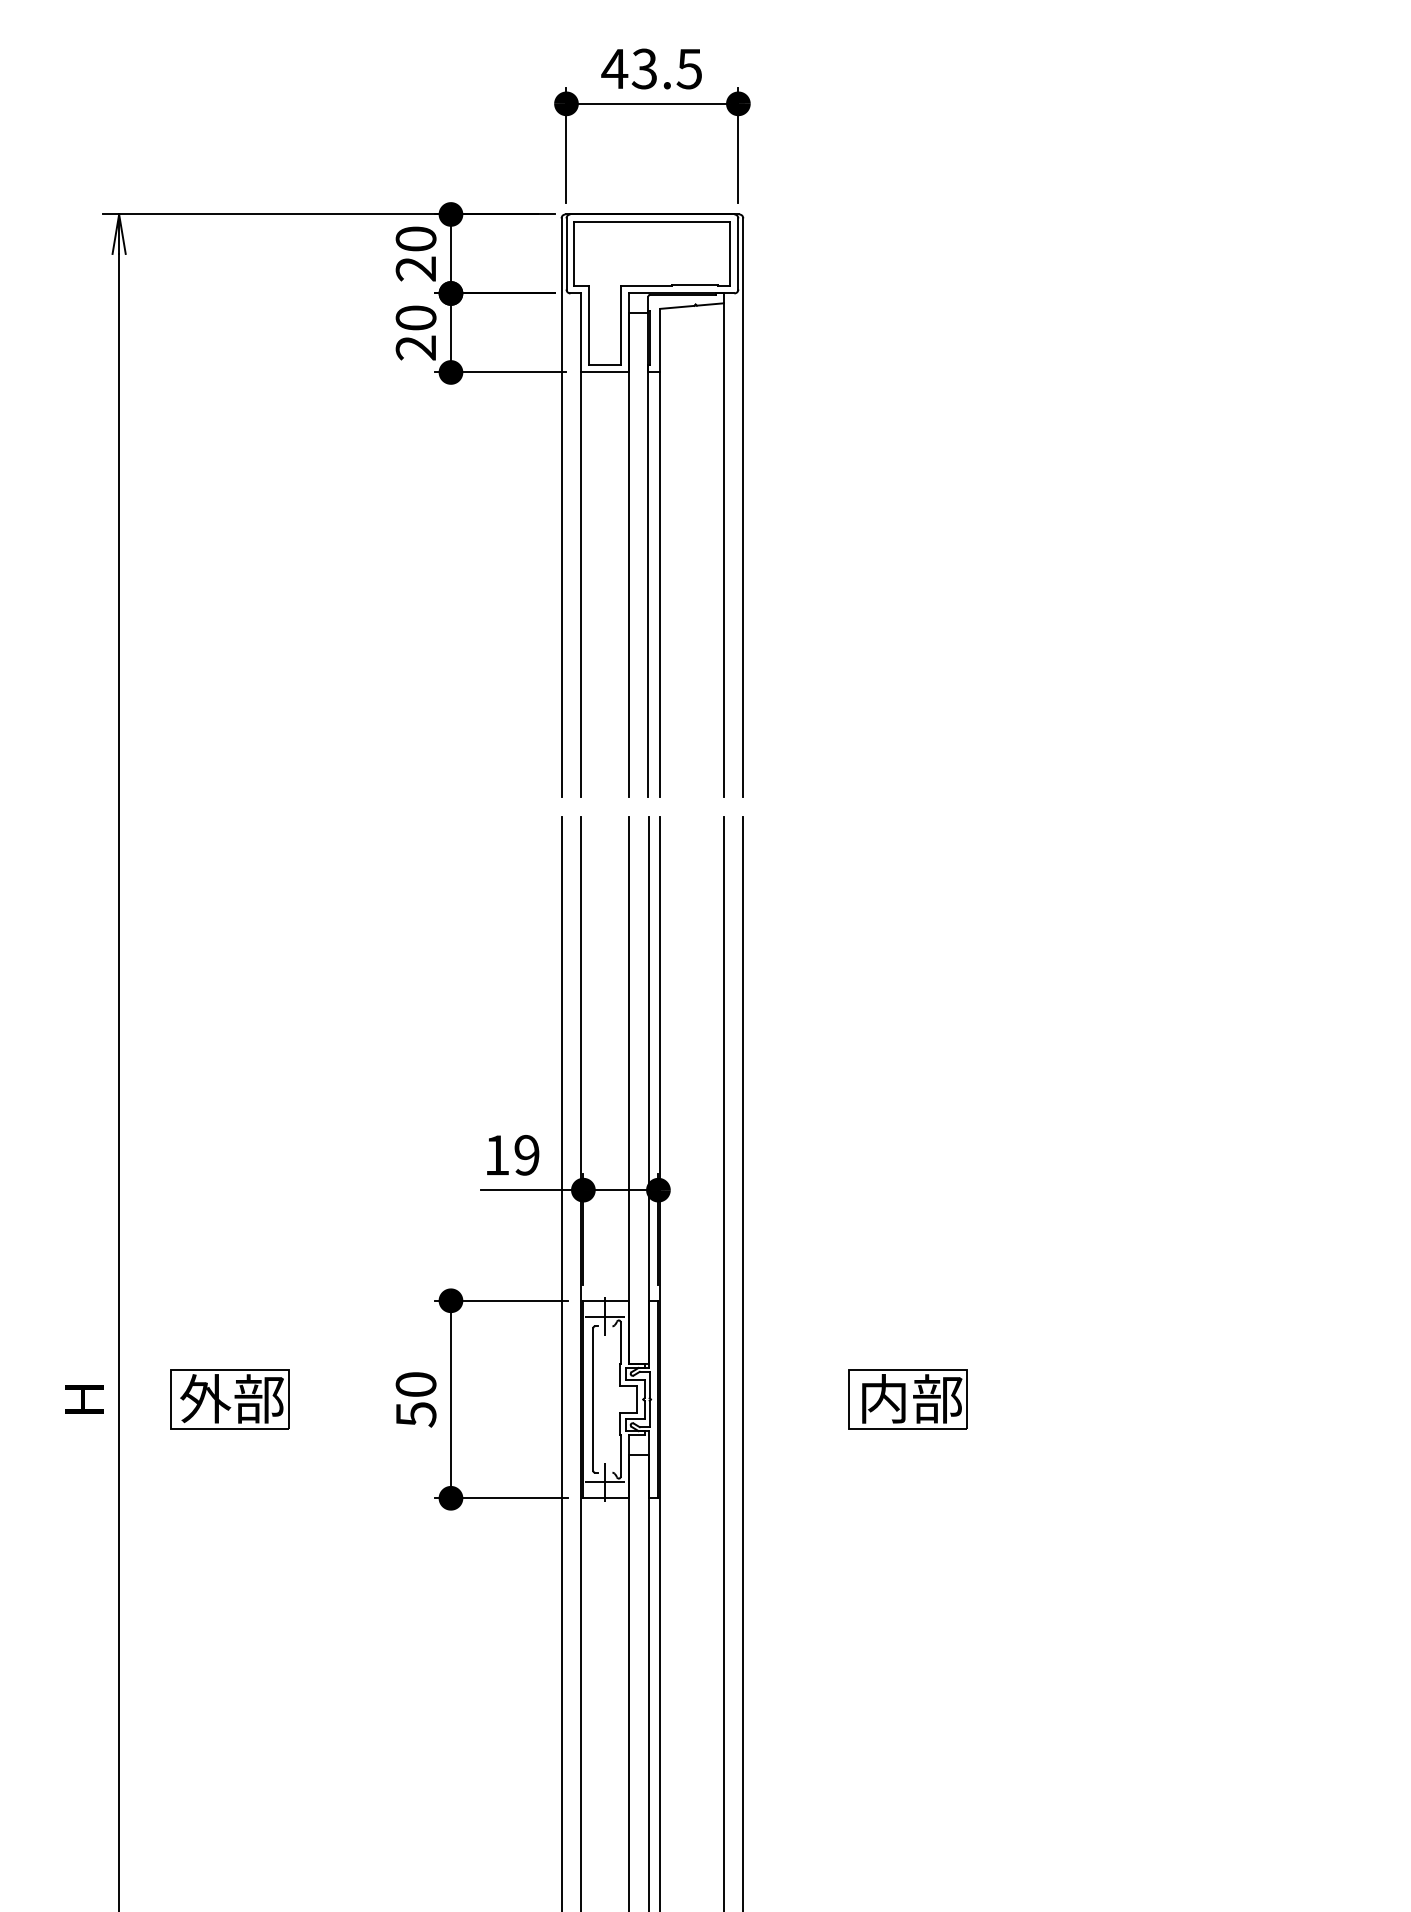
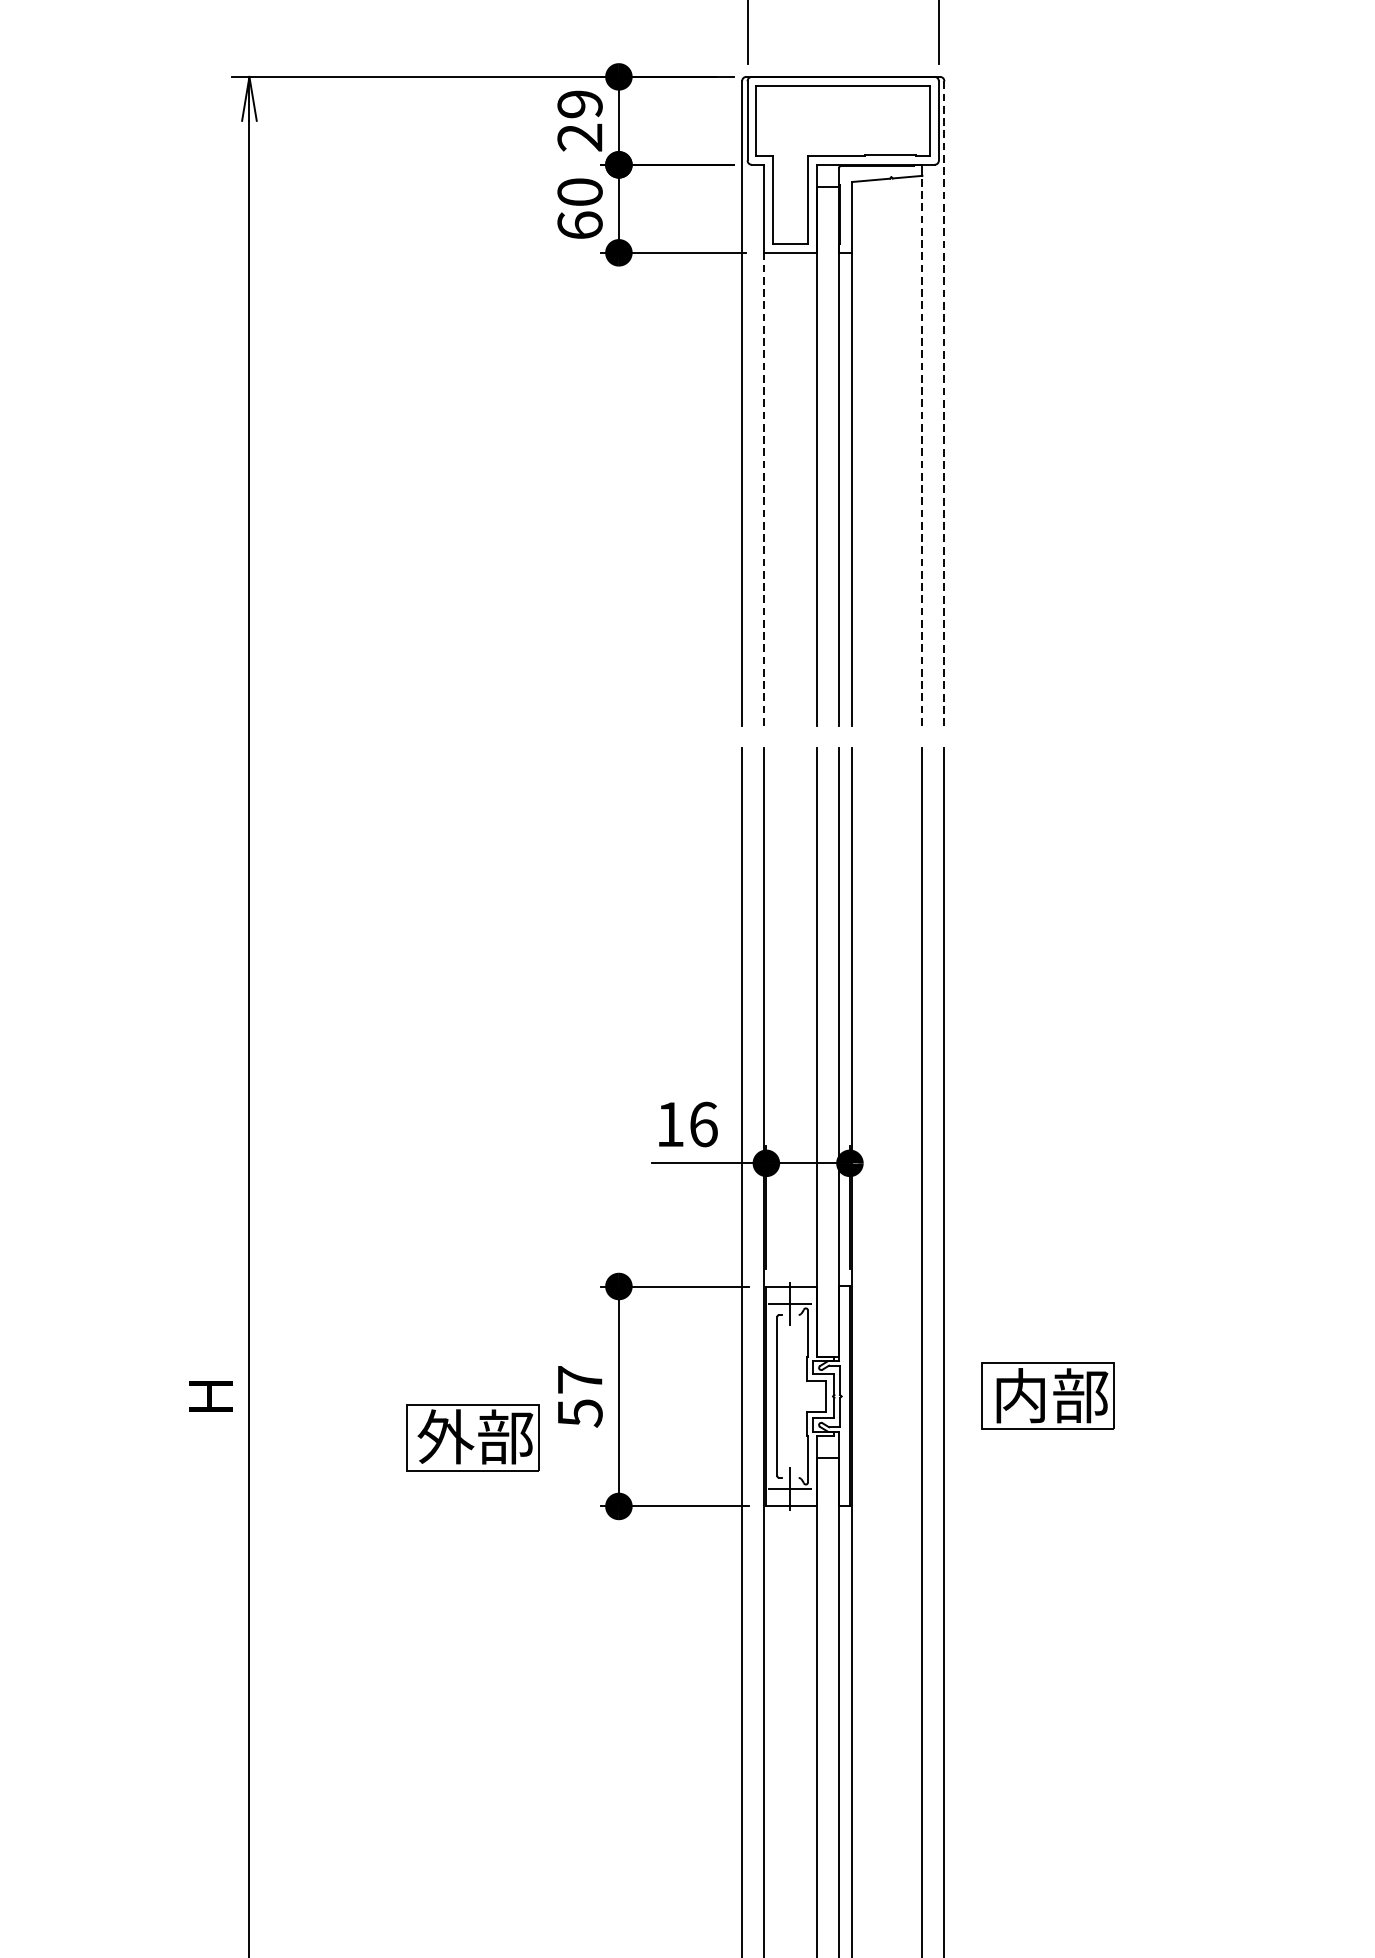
text: (415, 238) -> (579, 103), 20 -> 29
text: (415, 347) -> (579, 225), 20 -> 60
line: (743, 508) -> (944, 404), solid -> dashed
line: (723, 550) -> (922, 451), solid -> dashed
line: (581, 584) -> (764, 488), solid -> dashed
text: (526, 1155) -> (703, 1124), 19 -> 16
text: (415, 1384) -> (579, 1379), 50 -> 57
part: (229, 1399) -> (472, 1437), moved
part: (907, 1399) -> (1047, 1396), moved

